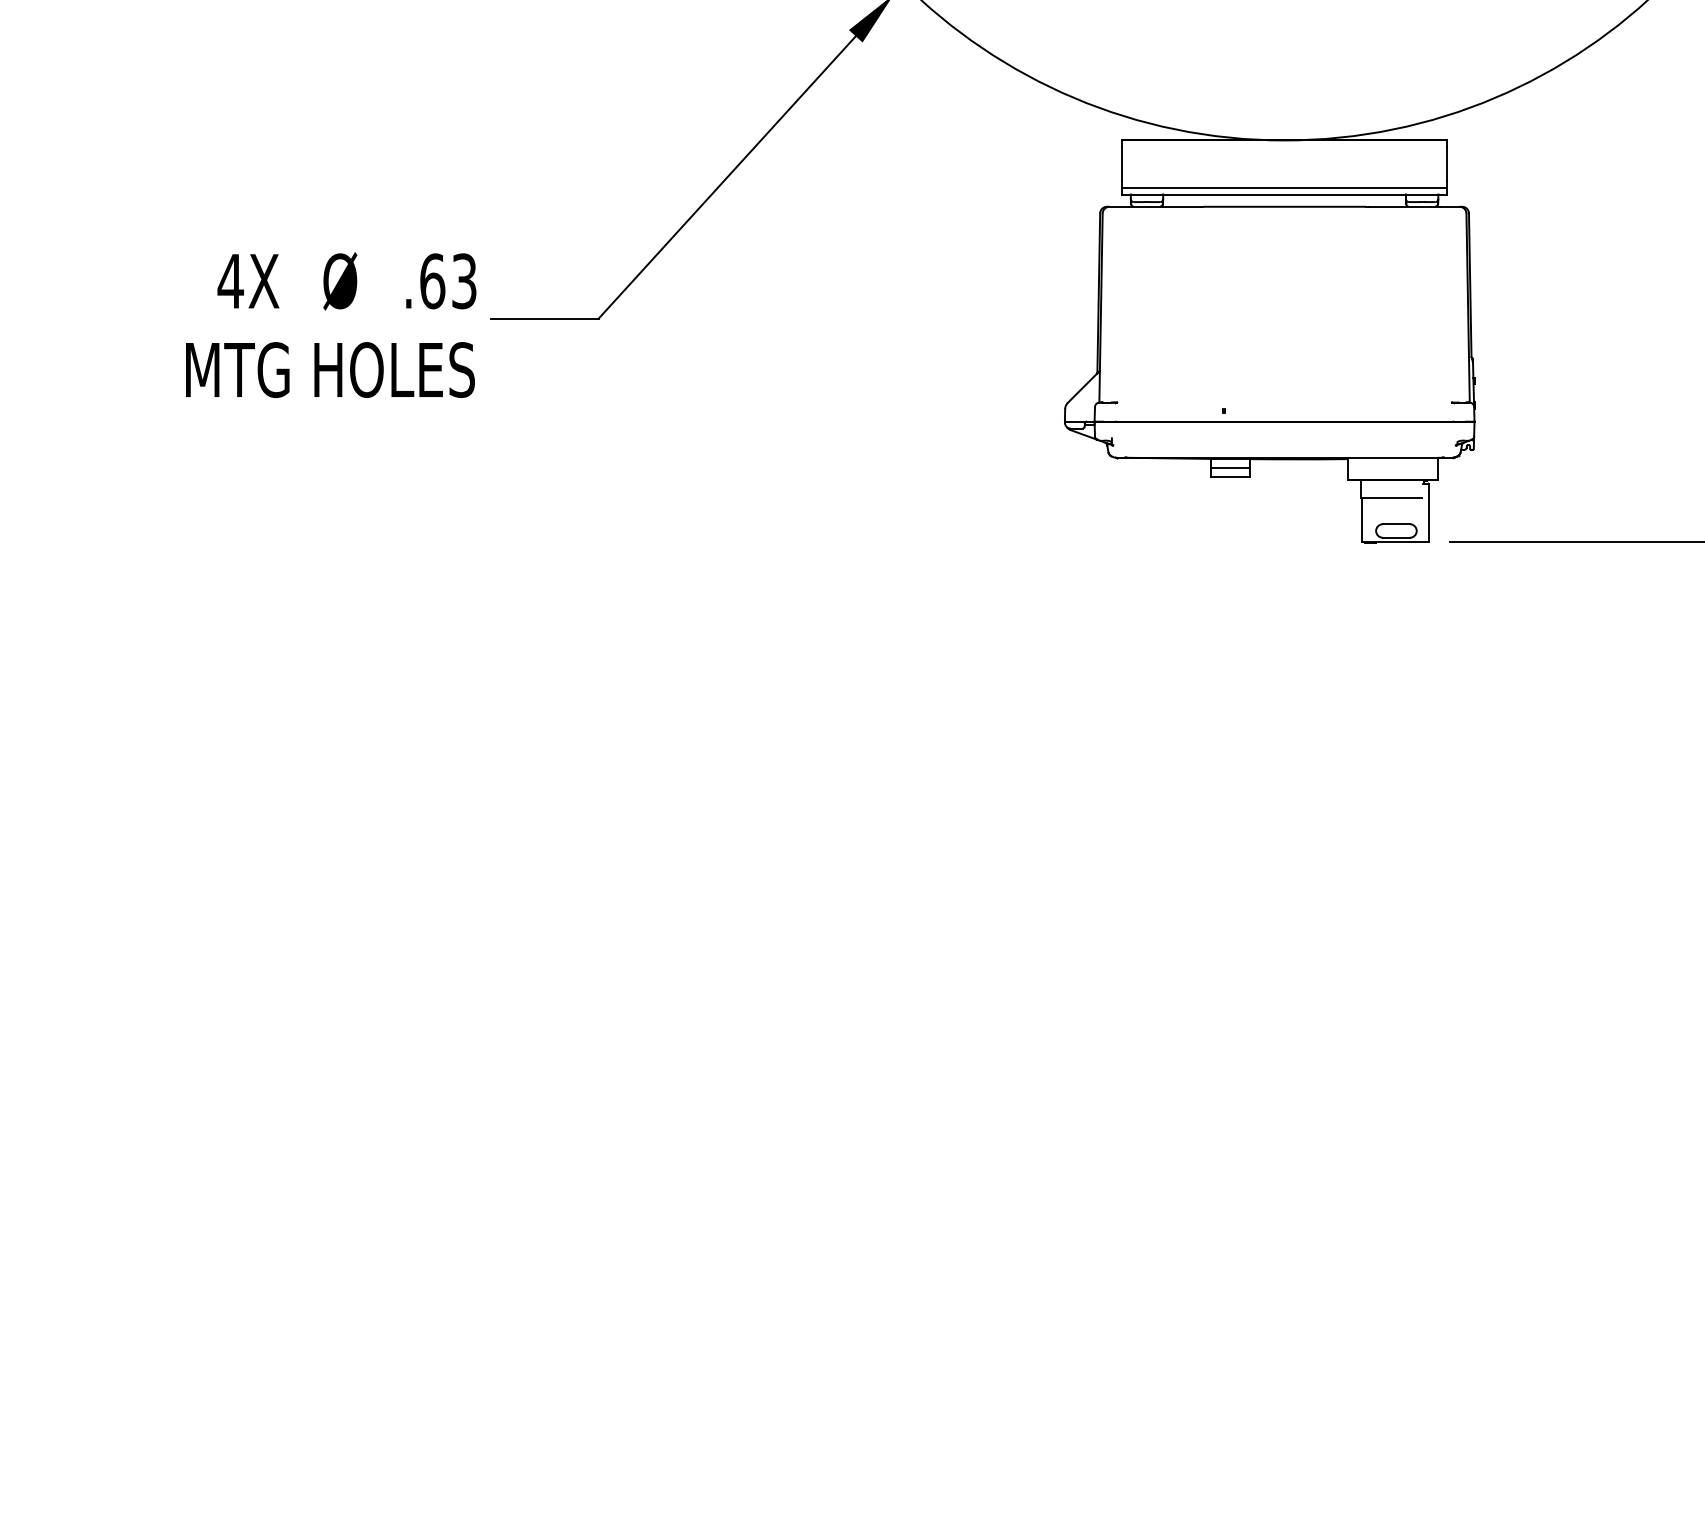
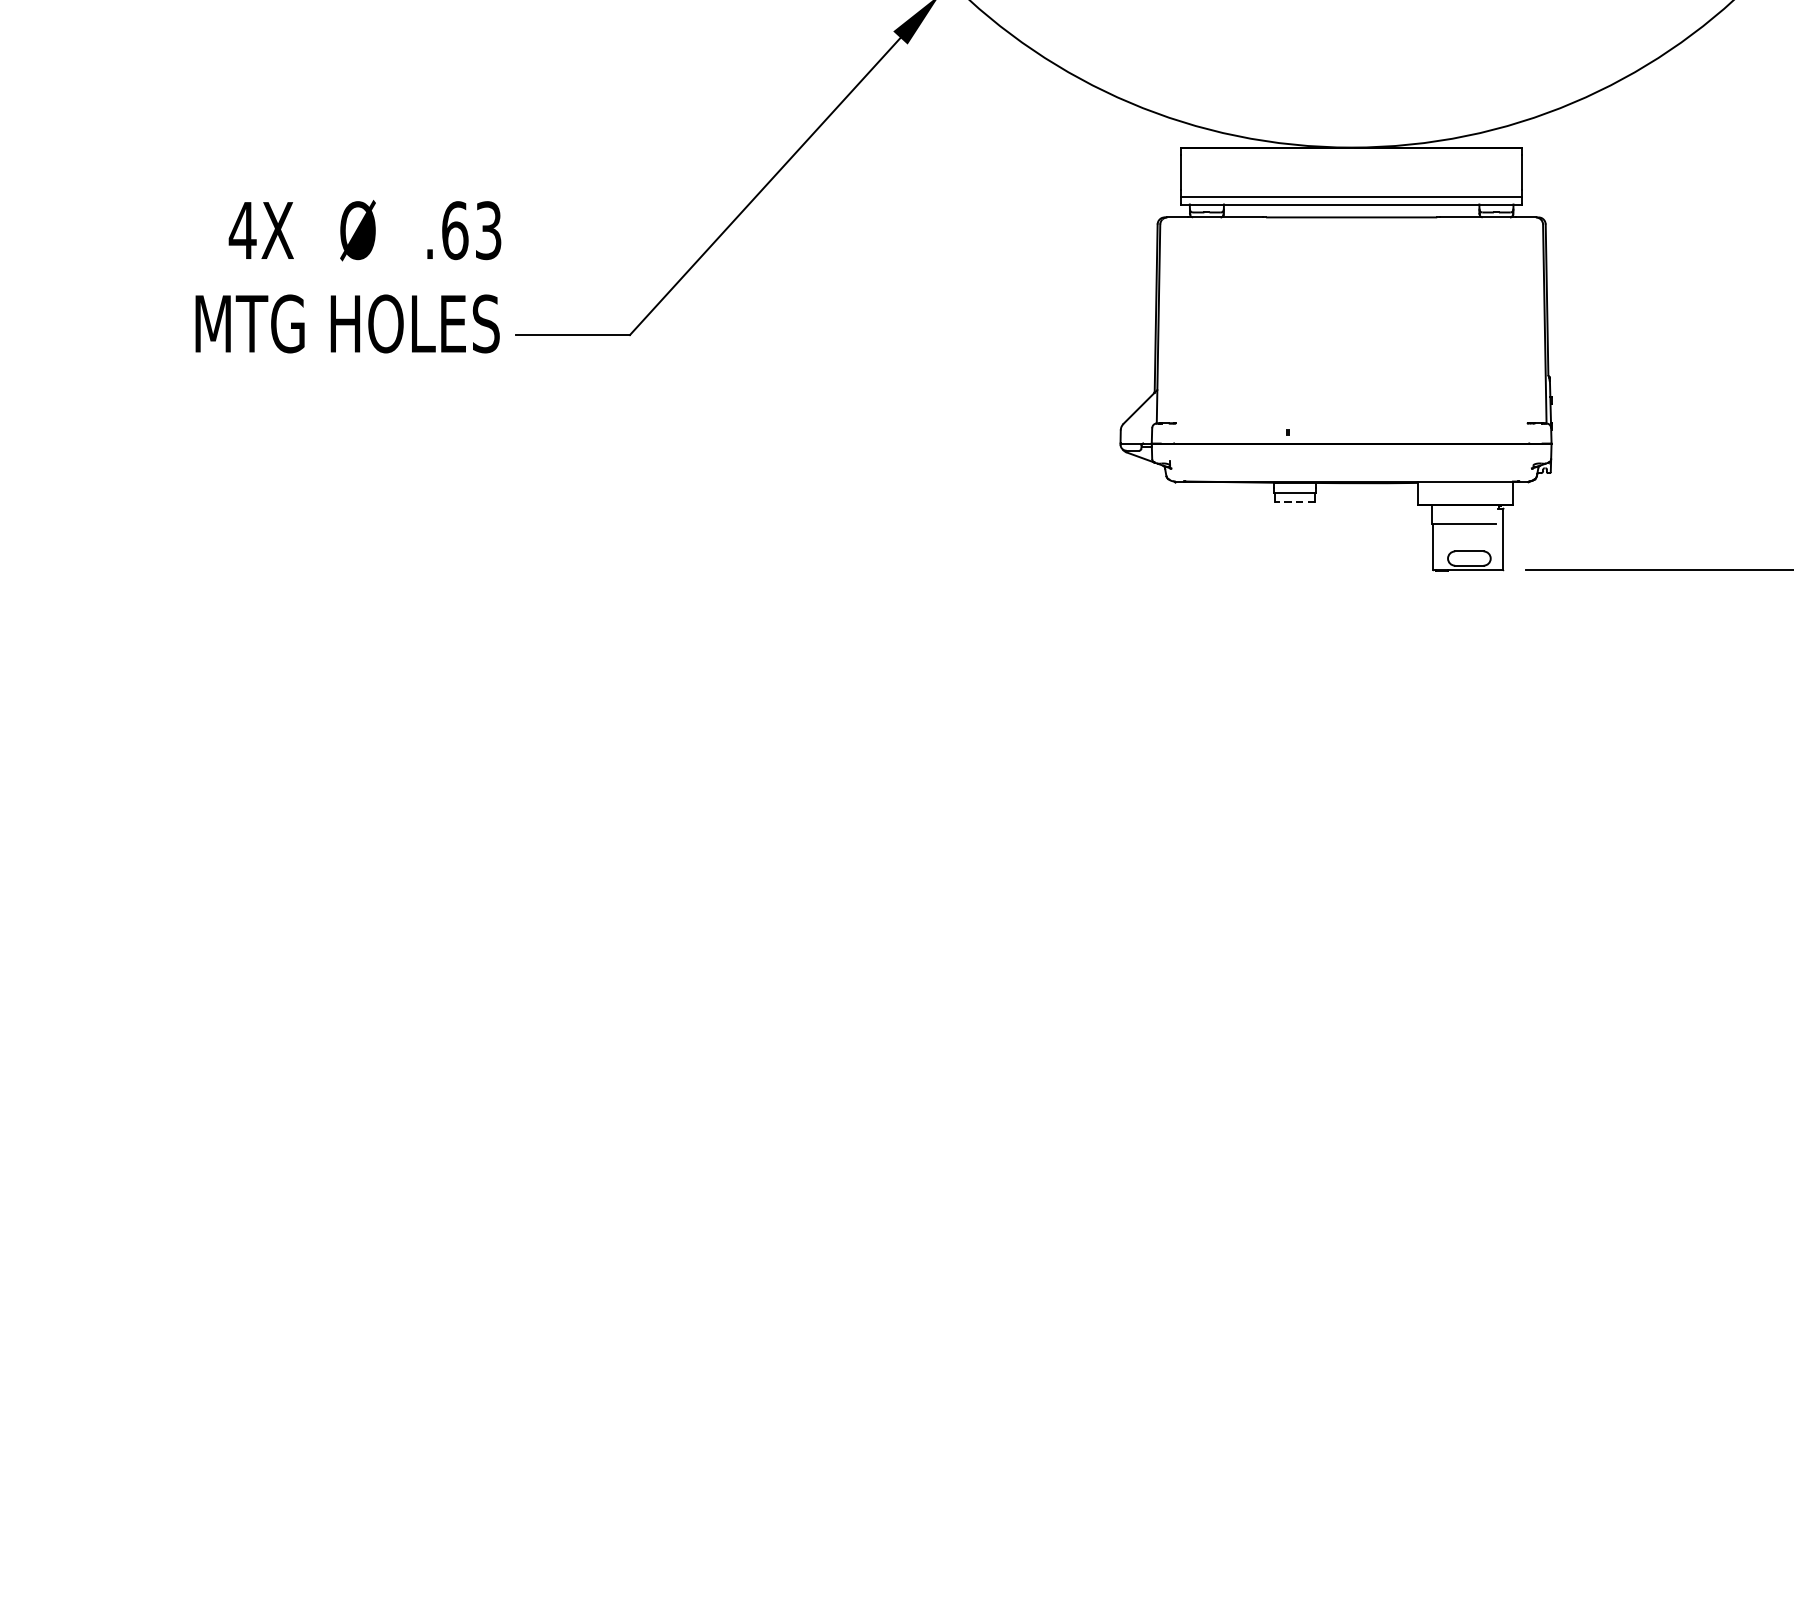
text: (331, 324) -> (348, 276), moved
line: (1229, 477) -> (1293, 502), solid -> dashed

